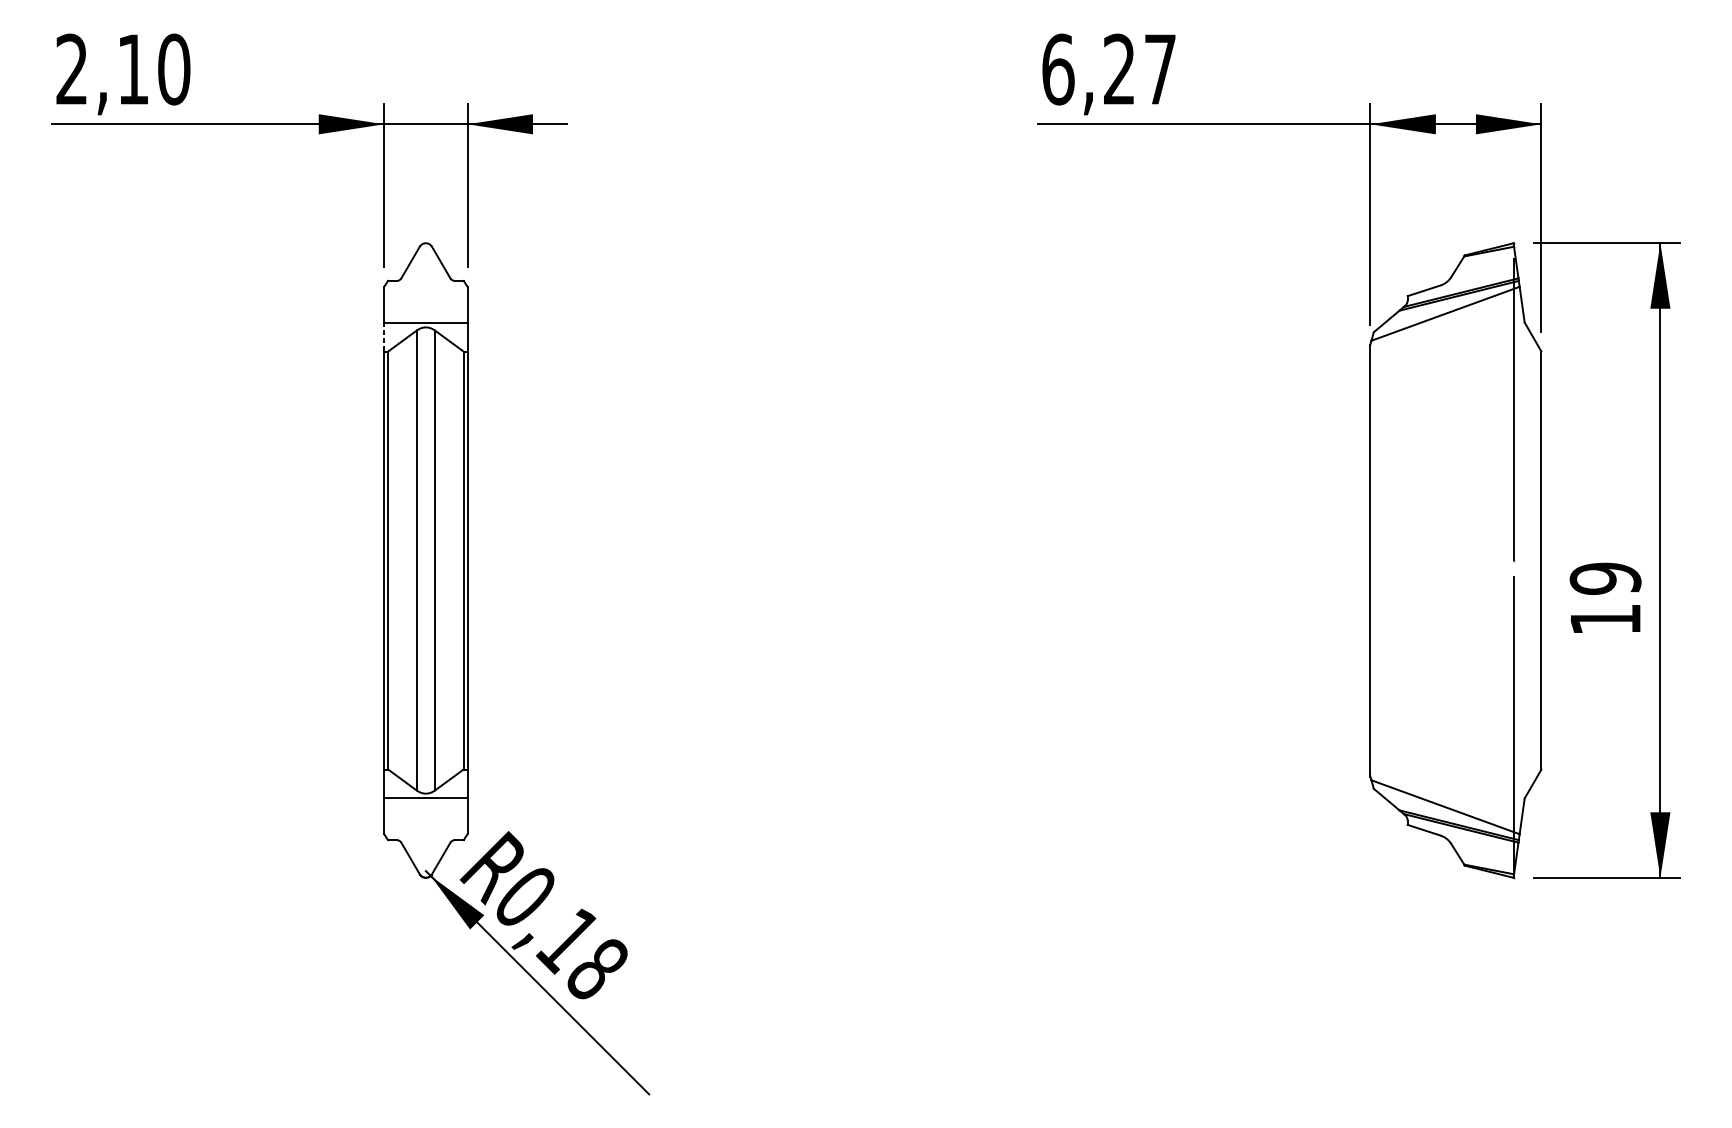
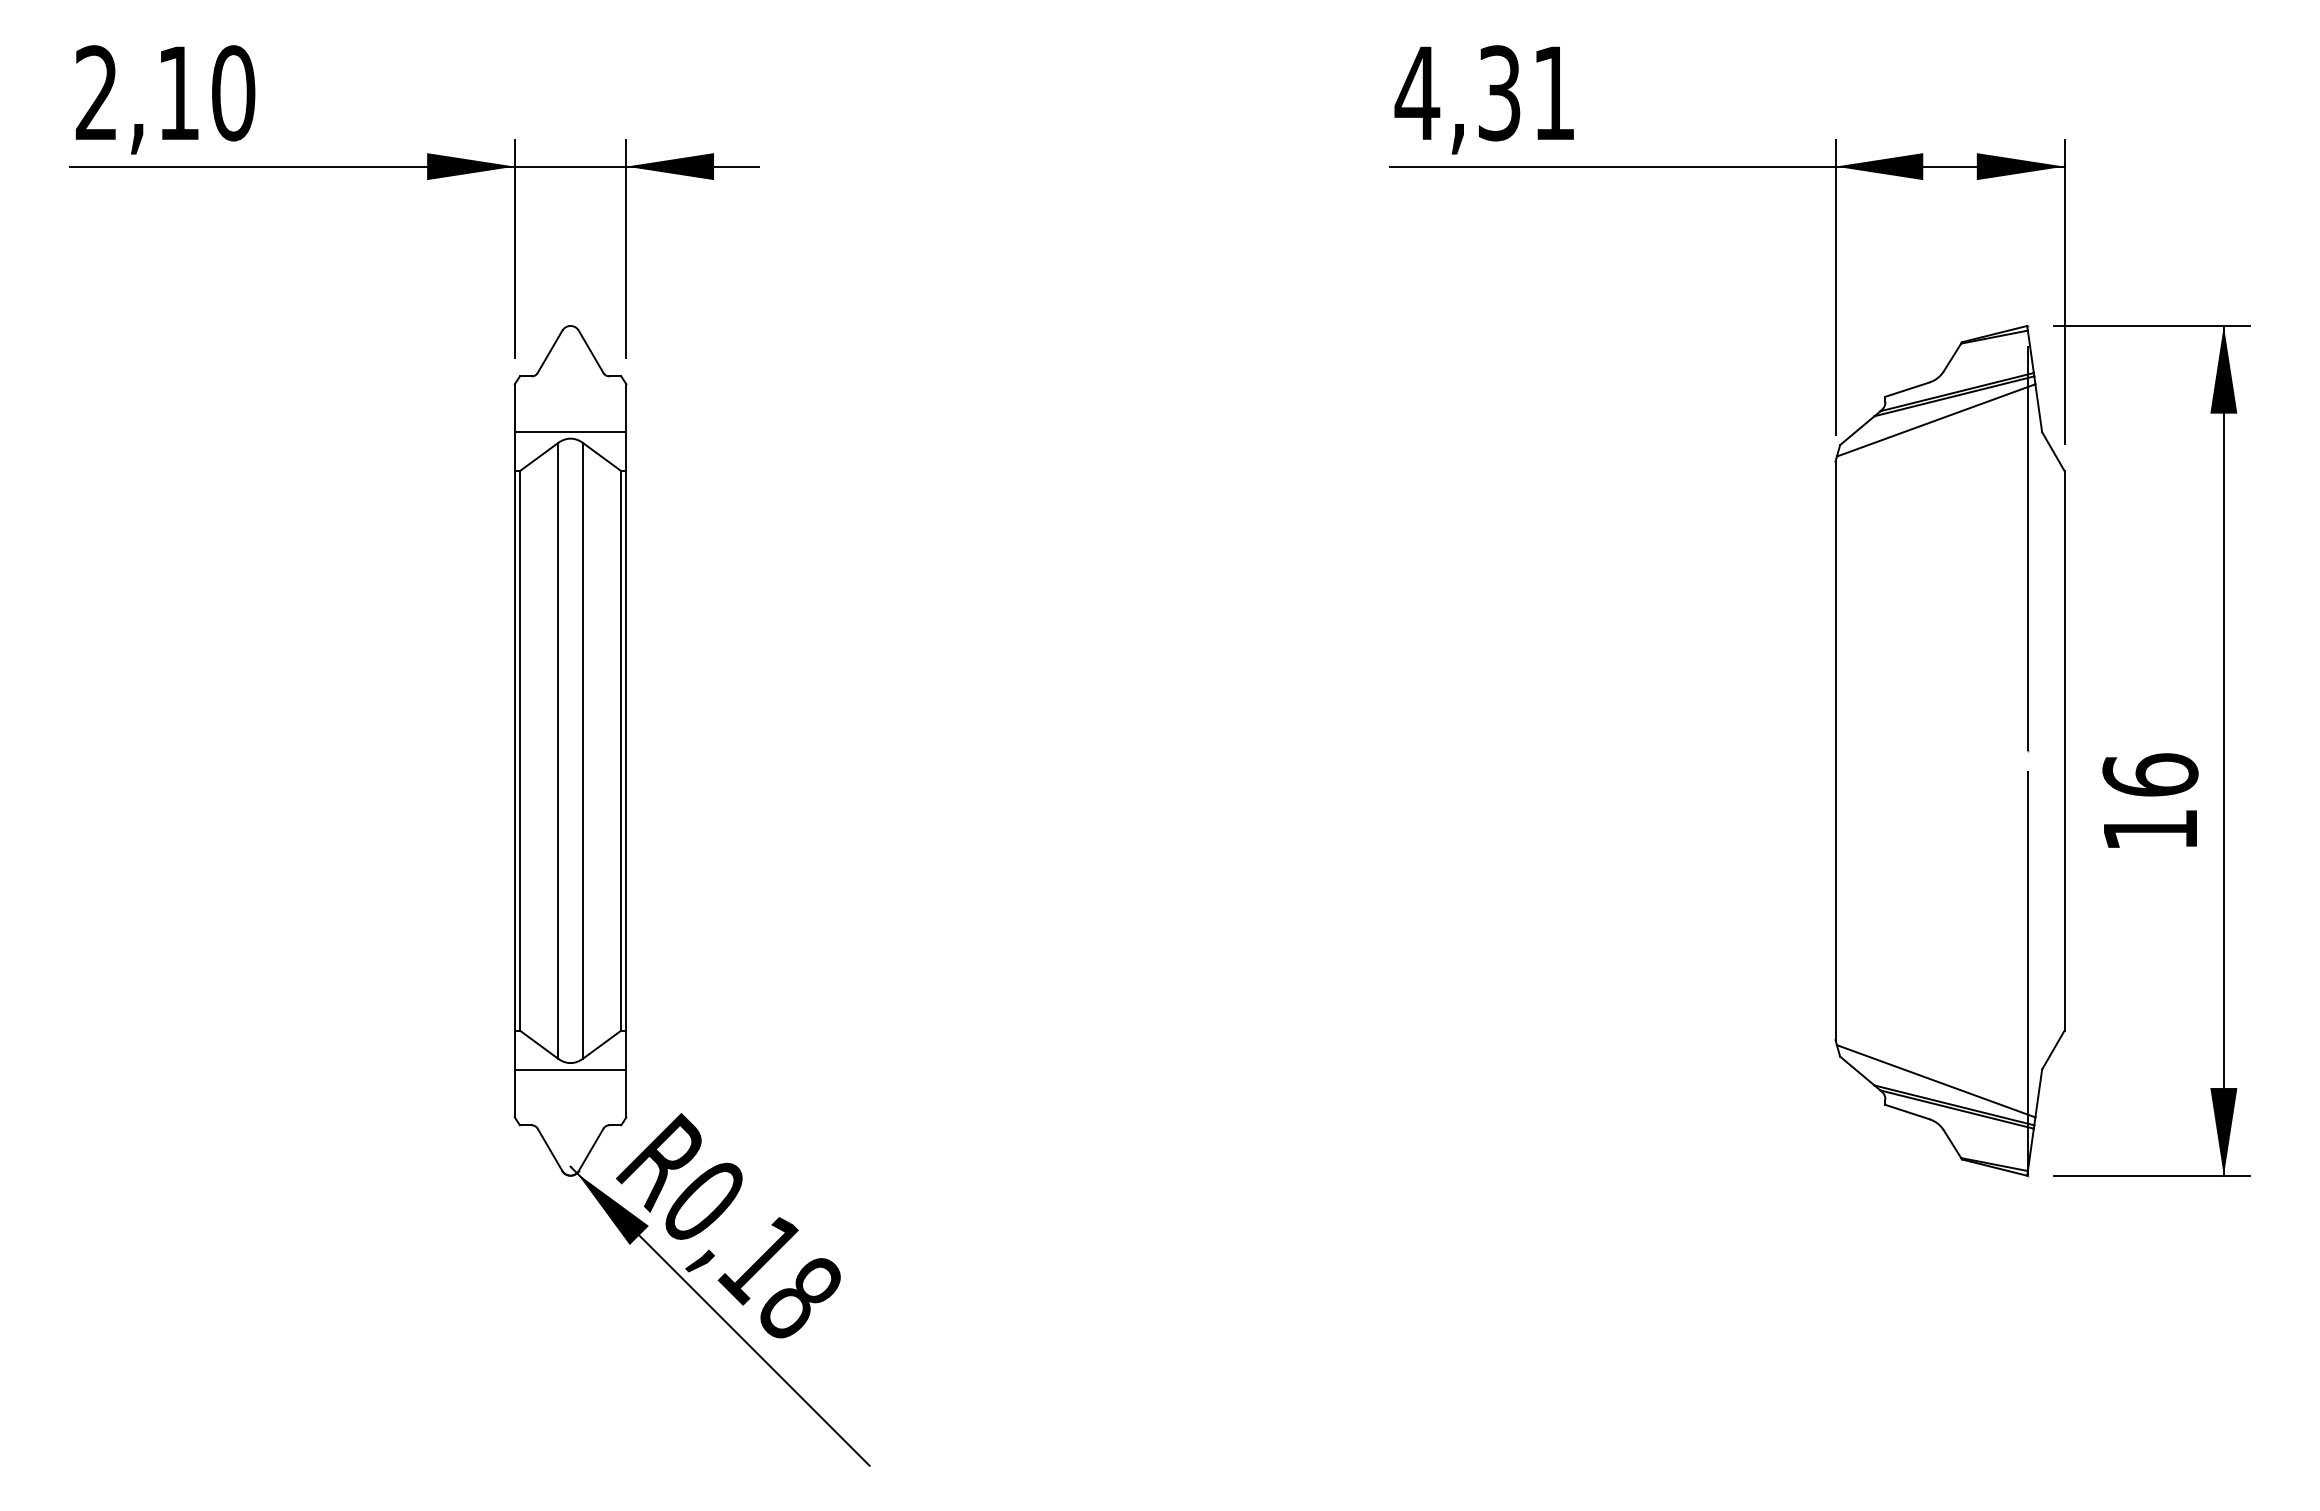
text: (1108, 69) -> (1484, 93), 6,27 -> 4,31
line: (384, 337) -> (514, 451), dashed -> solid
text: (1605, 578) -> (2150, 775), 19 -> 16

